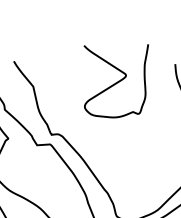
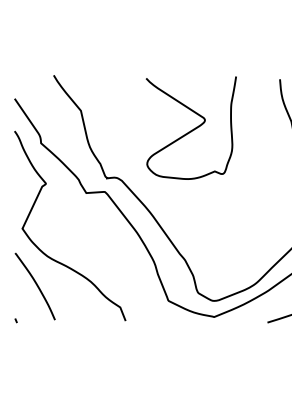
curve: (117, 82) -> (192, 129), moved

